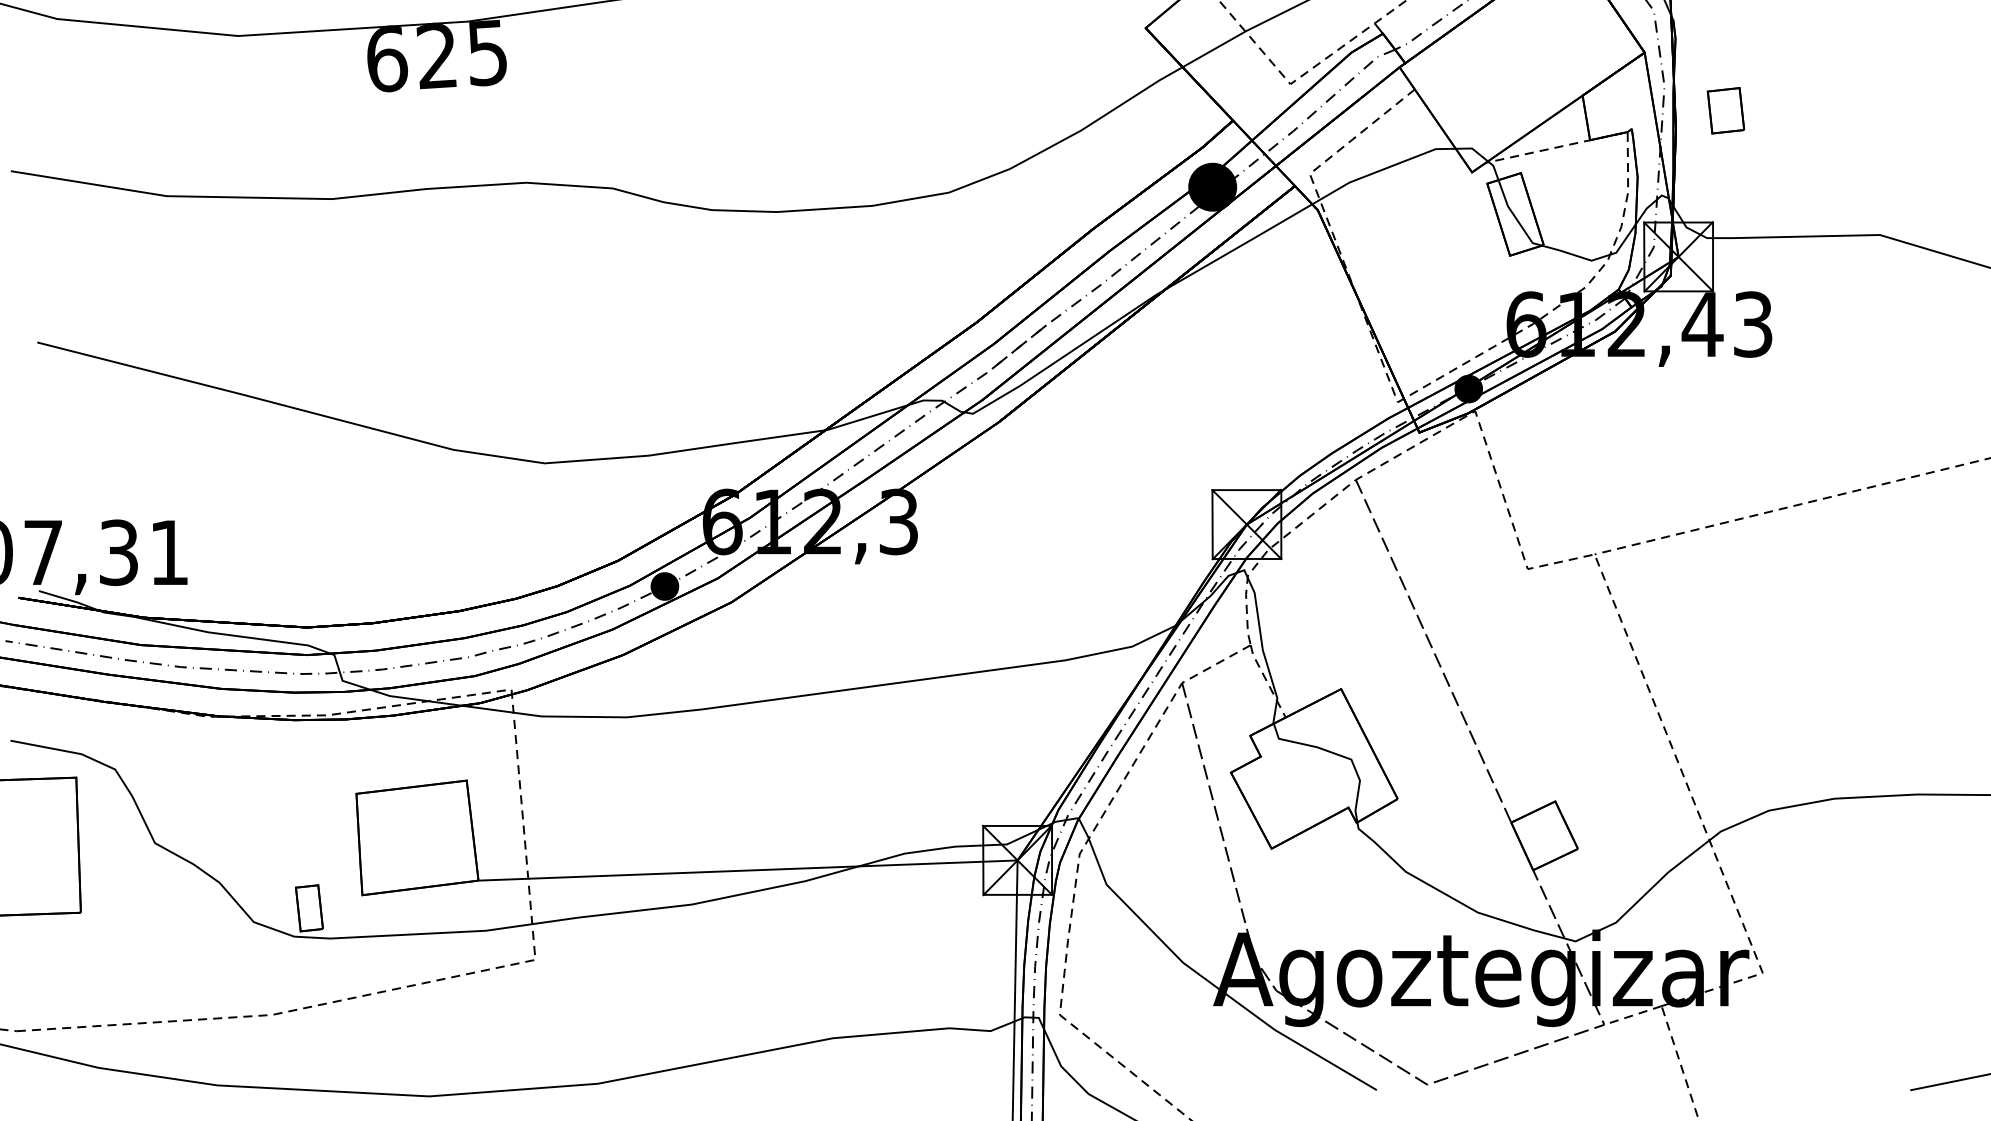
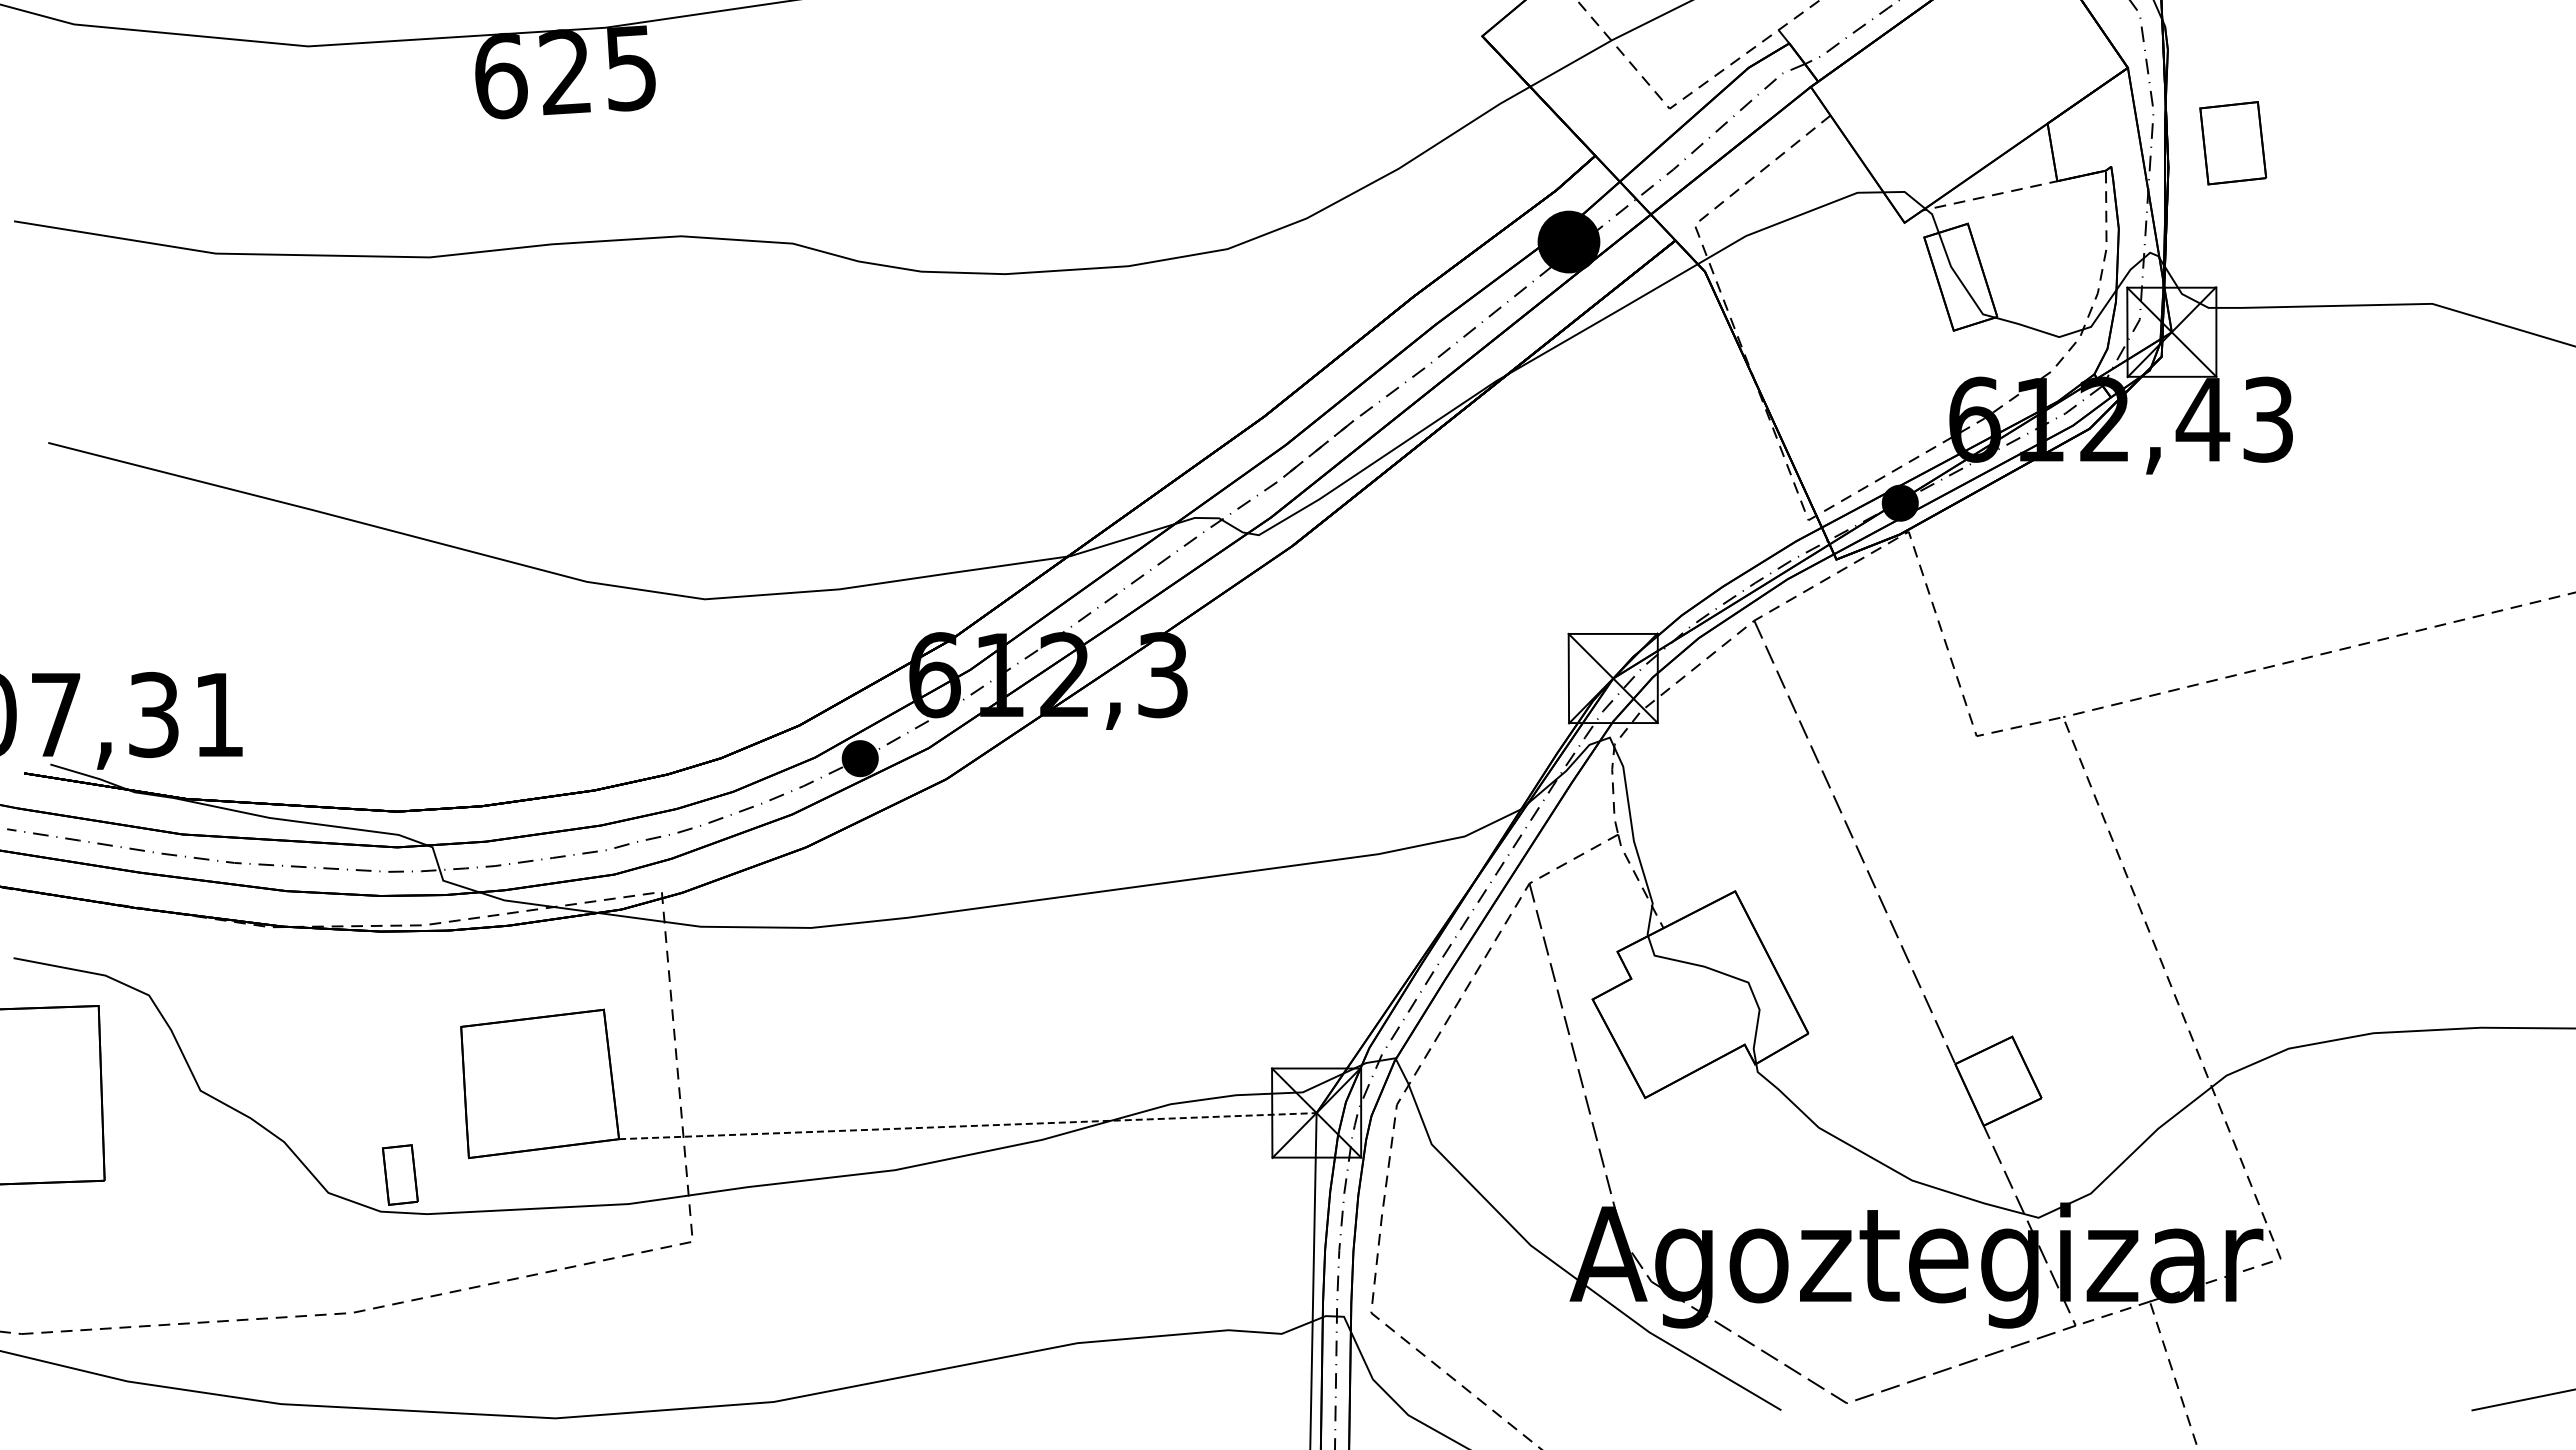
part: (1725, 110) -> (2232, 142), size x1.4
line: (747, 870) -> (967, 1126), solid -> dashed

